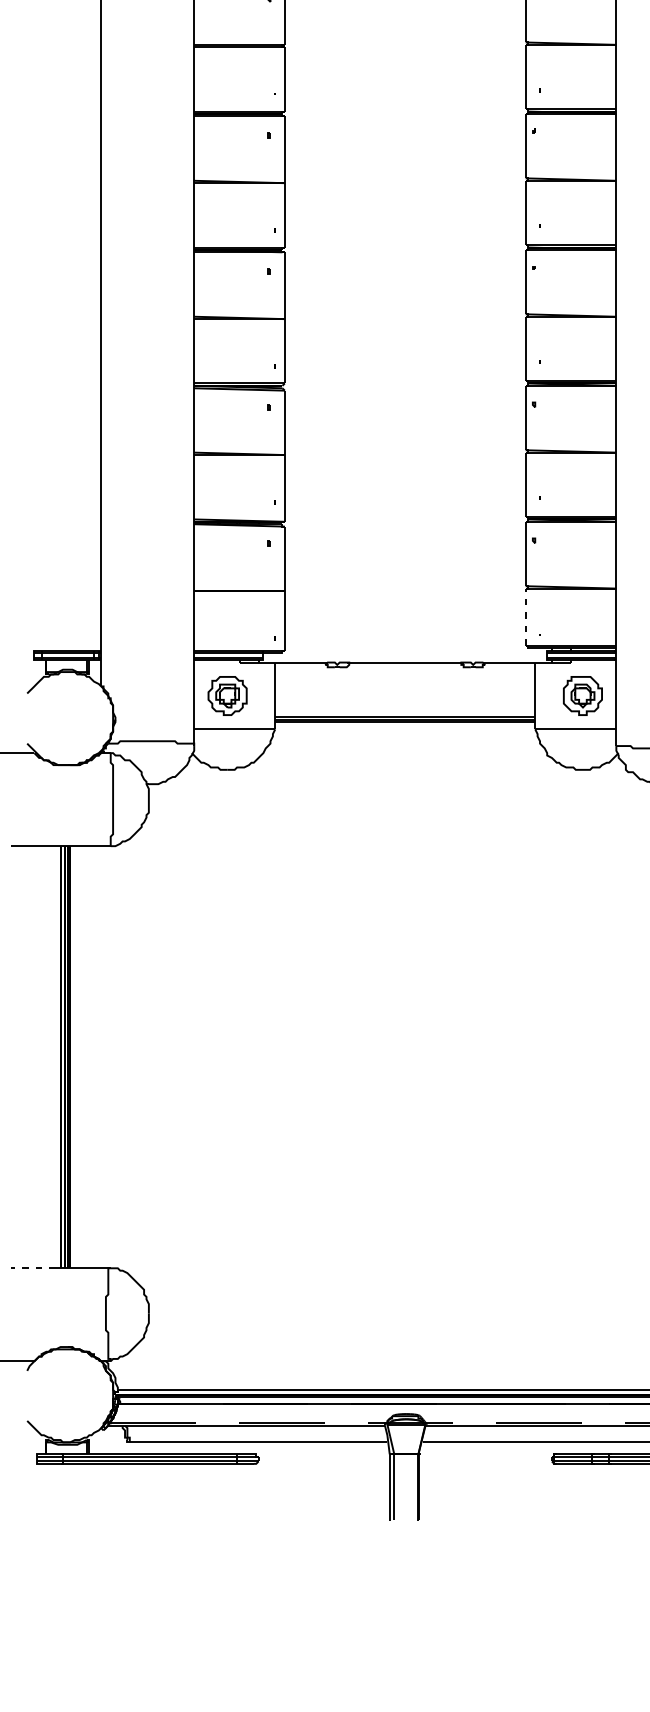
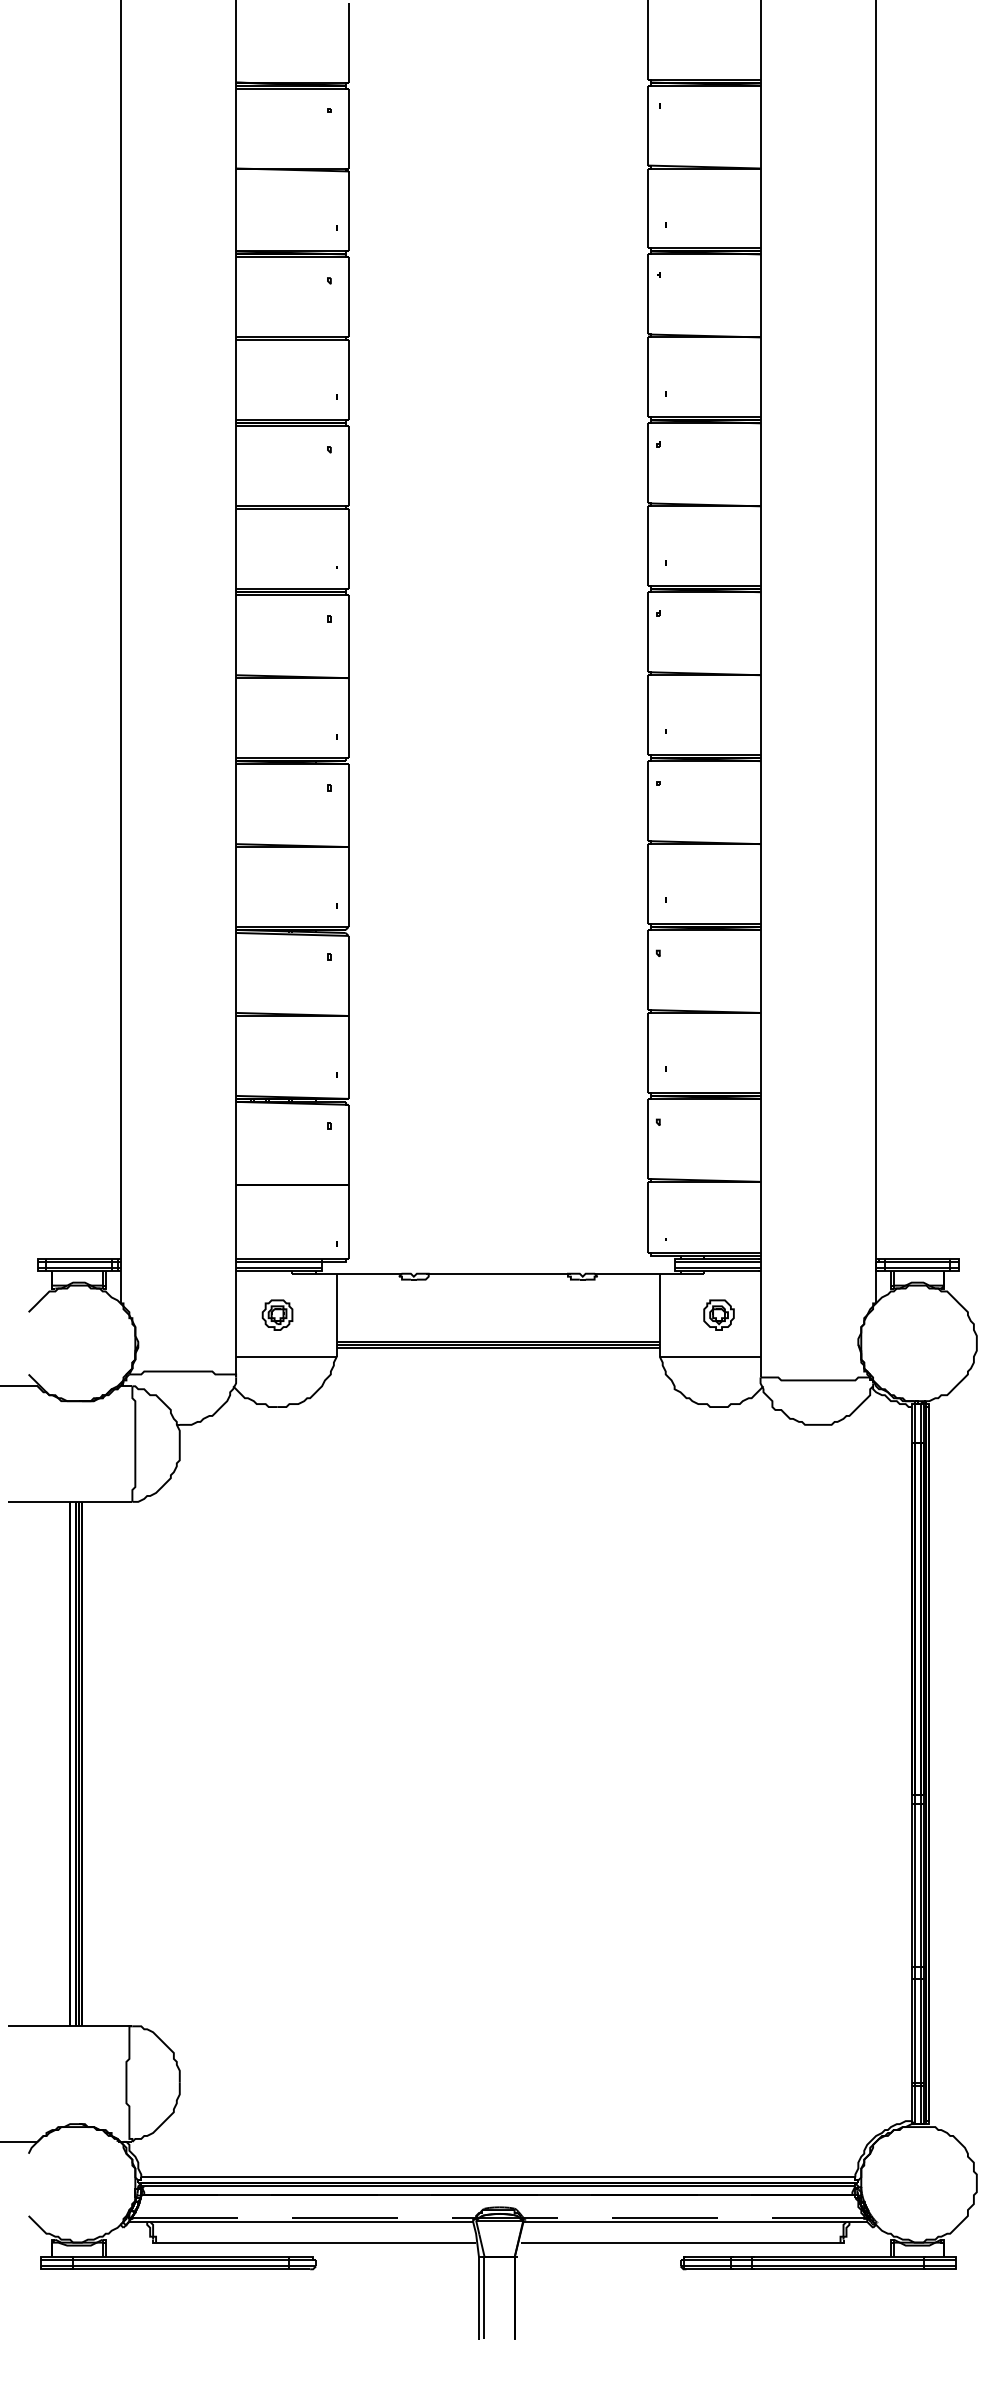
line: (525, 617) -> (647, 1217), dashed -> solid
part: (227, 695) -> (277, 1314), size x0.62
part: (582, 695) -> (718, 1314), size x0.62
line: (32, 1268) -> (35, 2026), dashed -> solid

